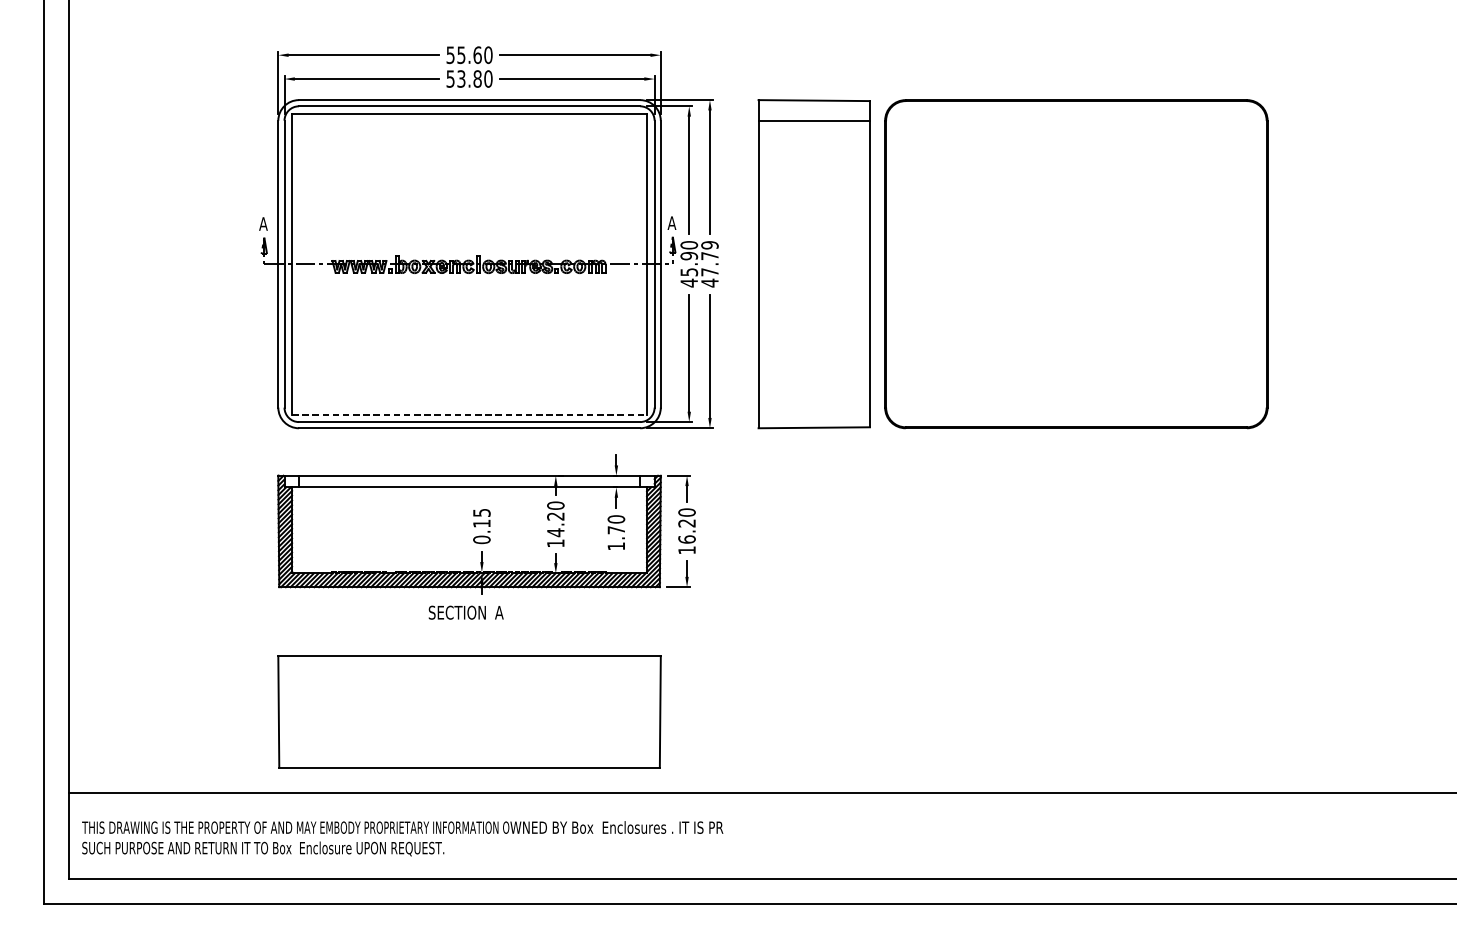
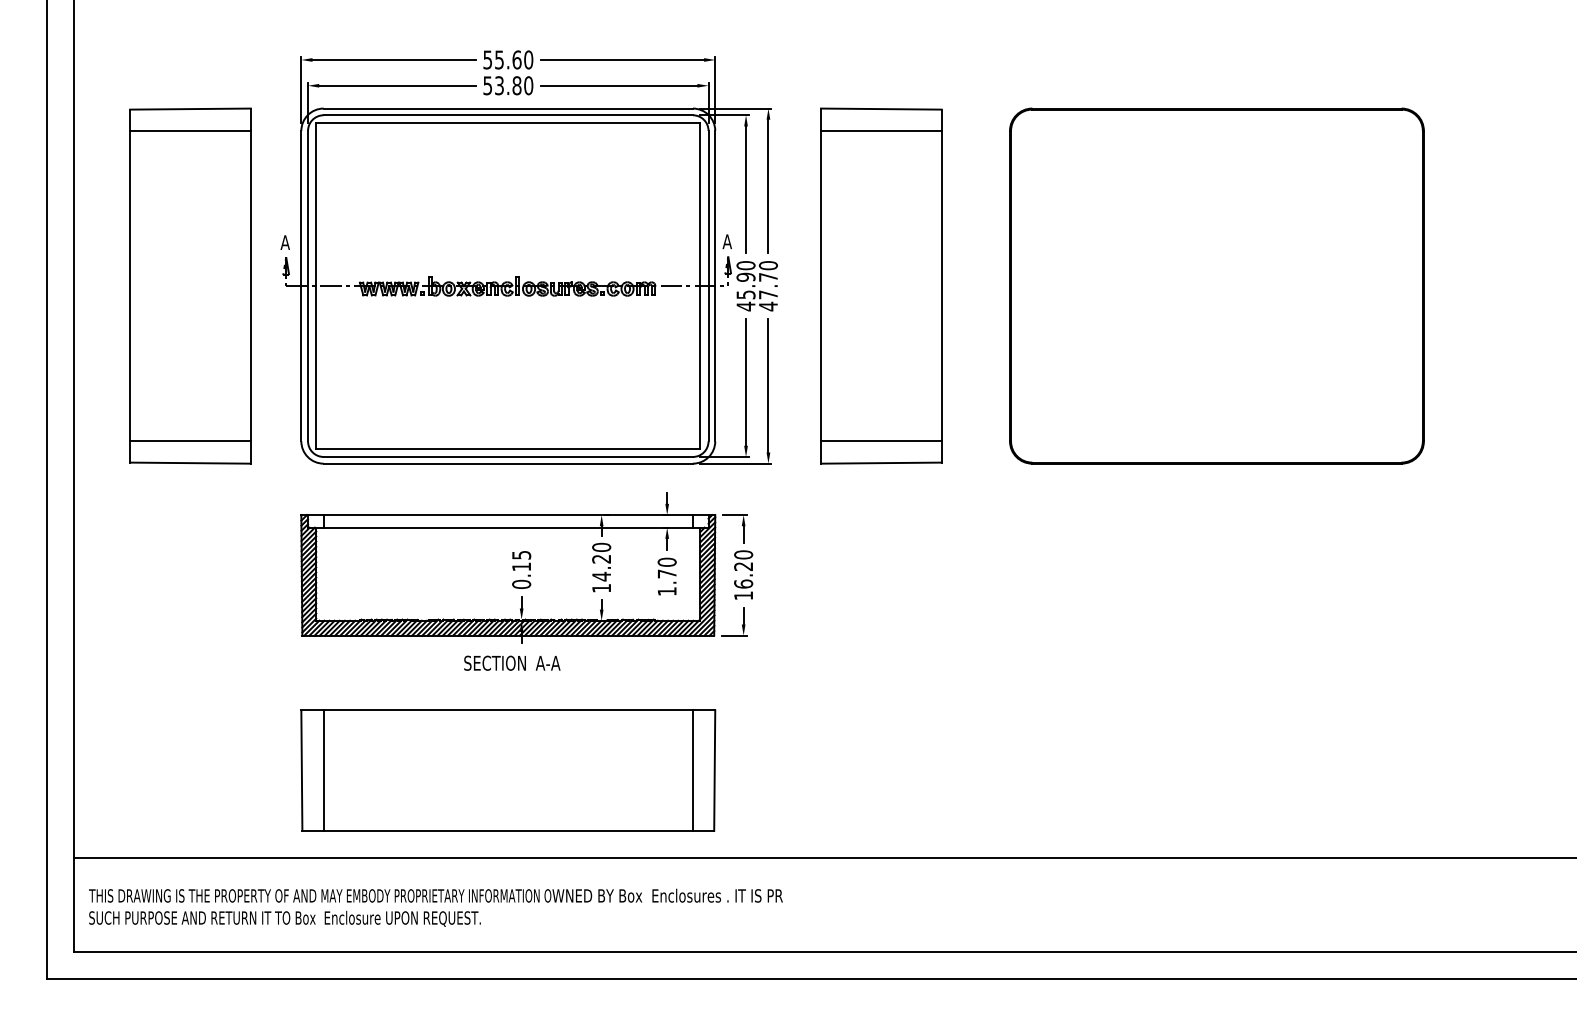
text: (710, 245) -> (768, 265), 47.79 -> 47.70
part: (175, 263) -> (190, 285), added
part: (1075, 263) -> (1216, 285), moved
line: (814, 407) -> (881, 441), added
line: (469, 414) -> (508, 448), dashed -> solid
text: (511, 612) -> (553, 663), A -> A-A
line: (298, 711) -> (323, 770), added
line: (639, 711) -> (692, 770), added

